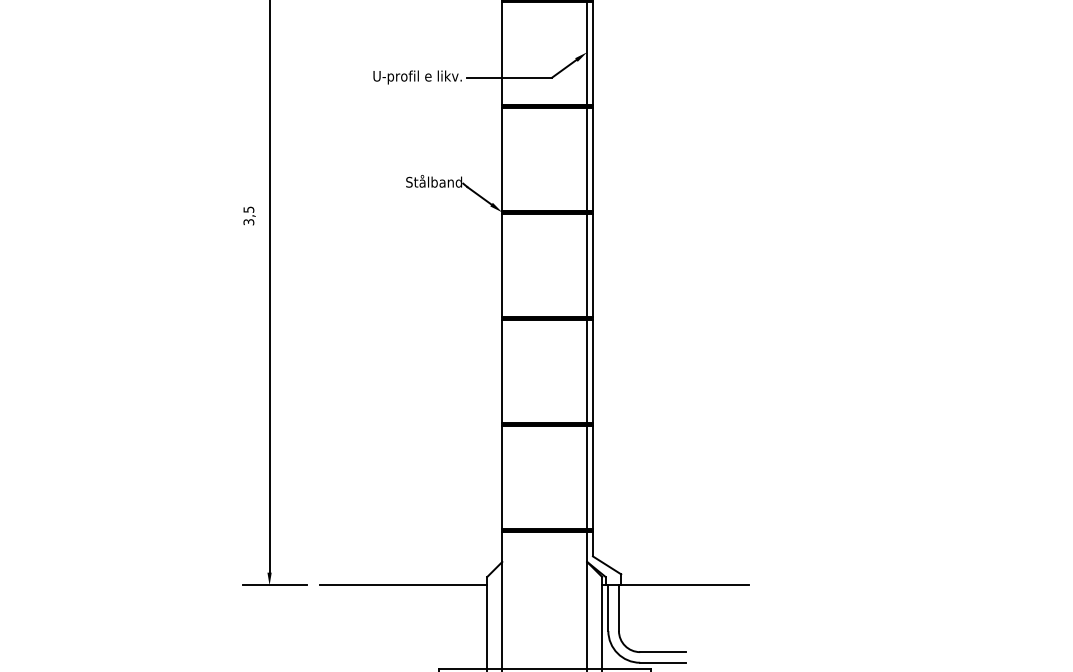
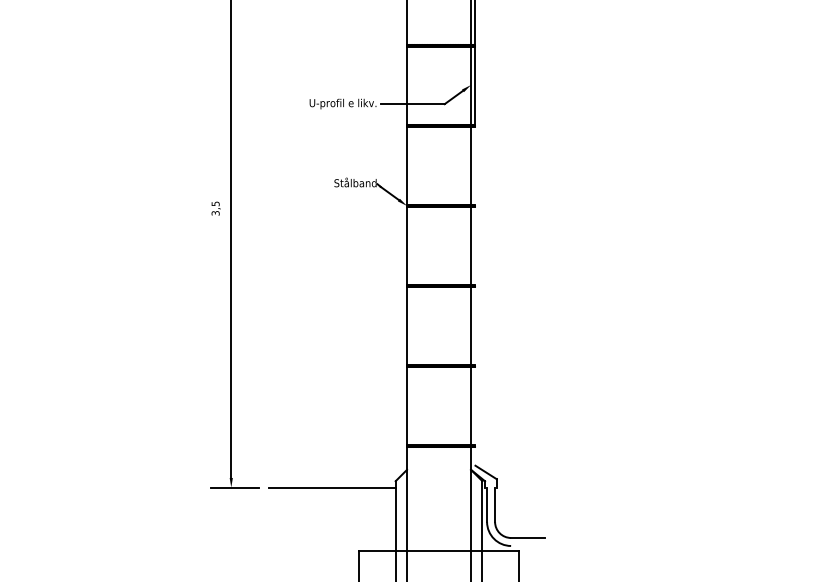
line: (593, 329) -> (475, 294), removed
line: (675, 585) -> (537, 487), removed
line: (663, 662) -> (528, 545), removed

